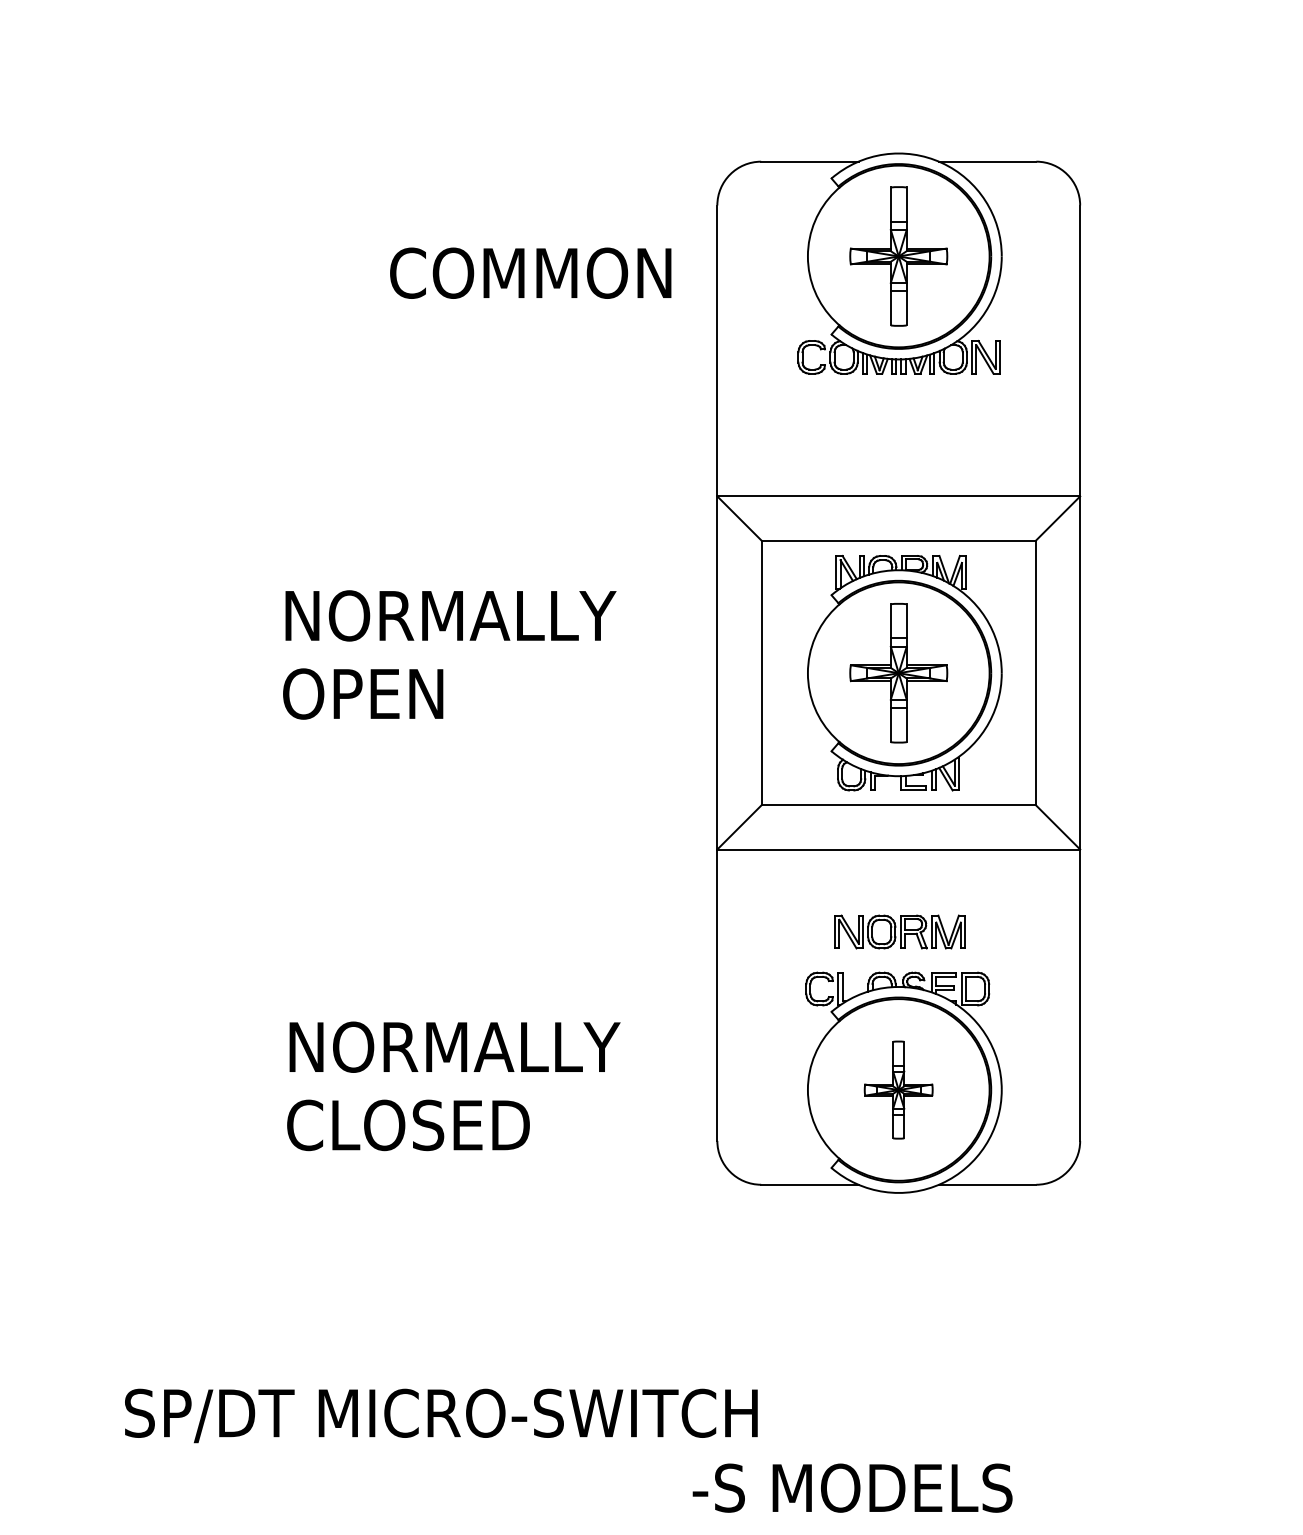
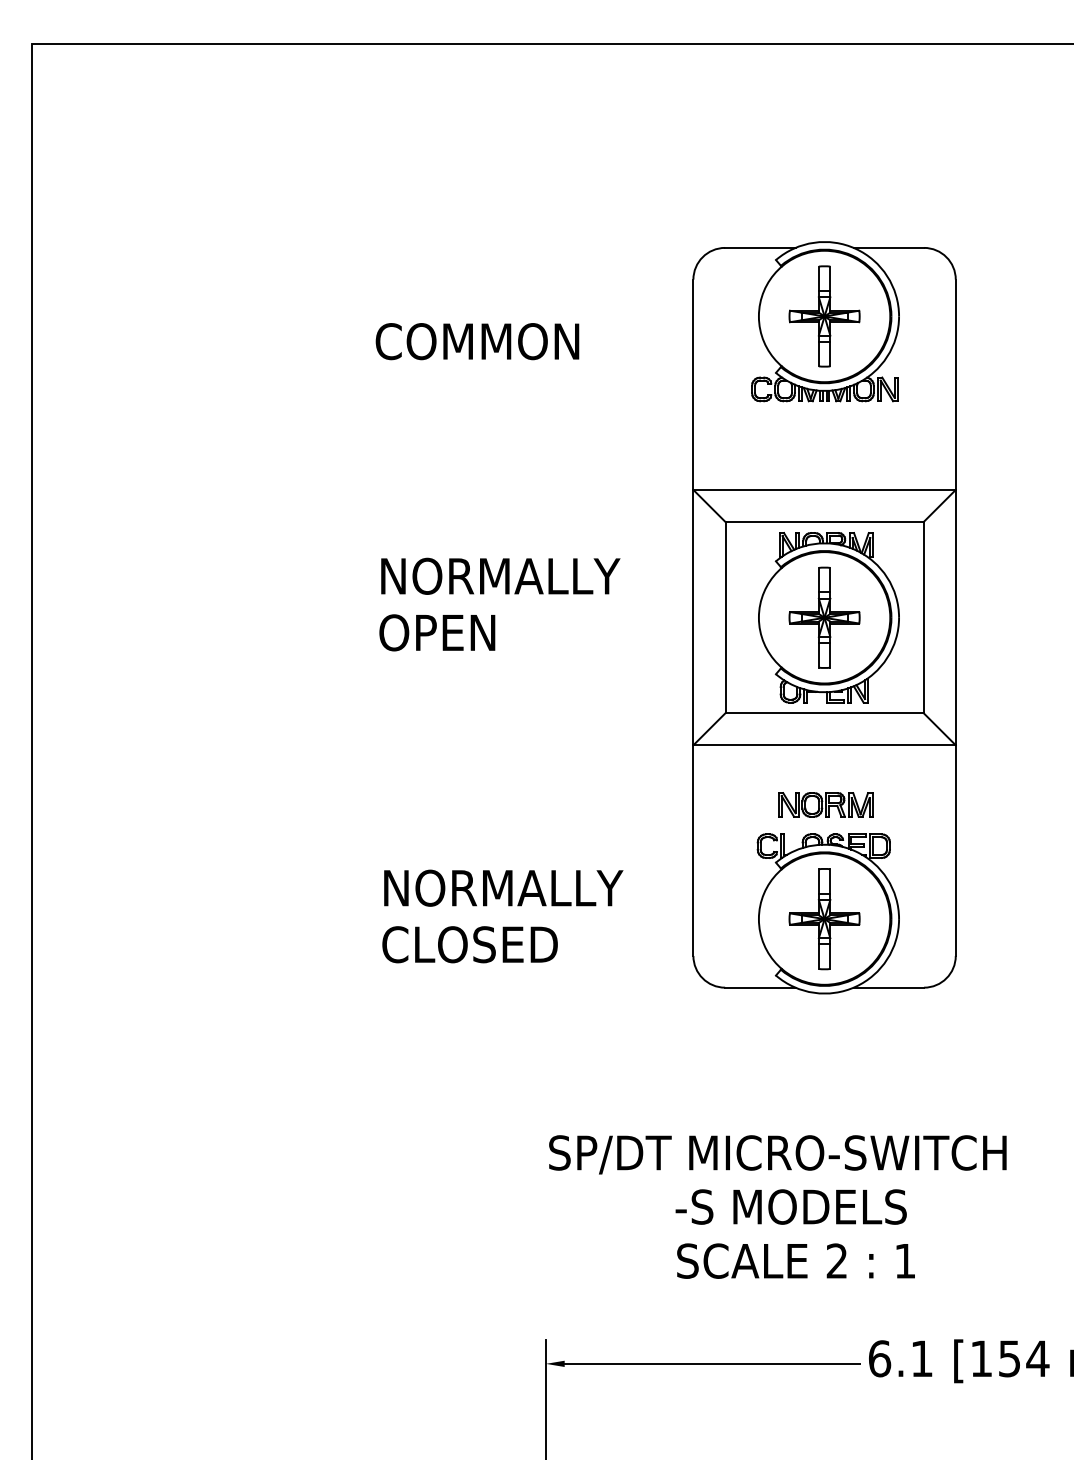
text: (530, 273) -> (477, 341), moved
part: (898, 1090) -> (824, 919), size x1.43
text: (440, 1415) -> (777, 1154), moved

